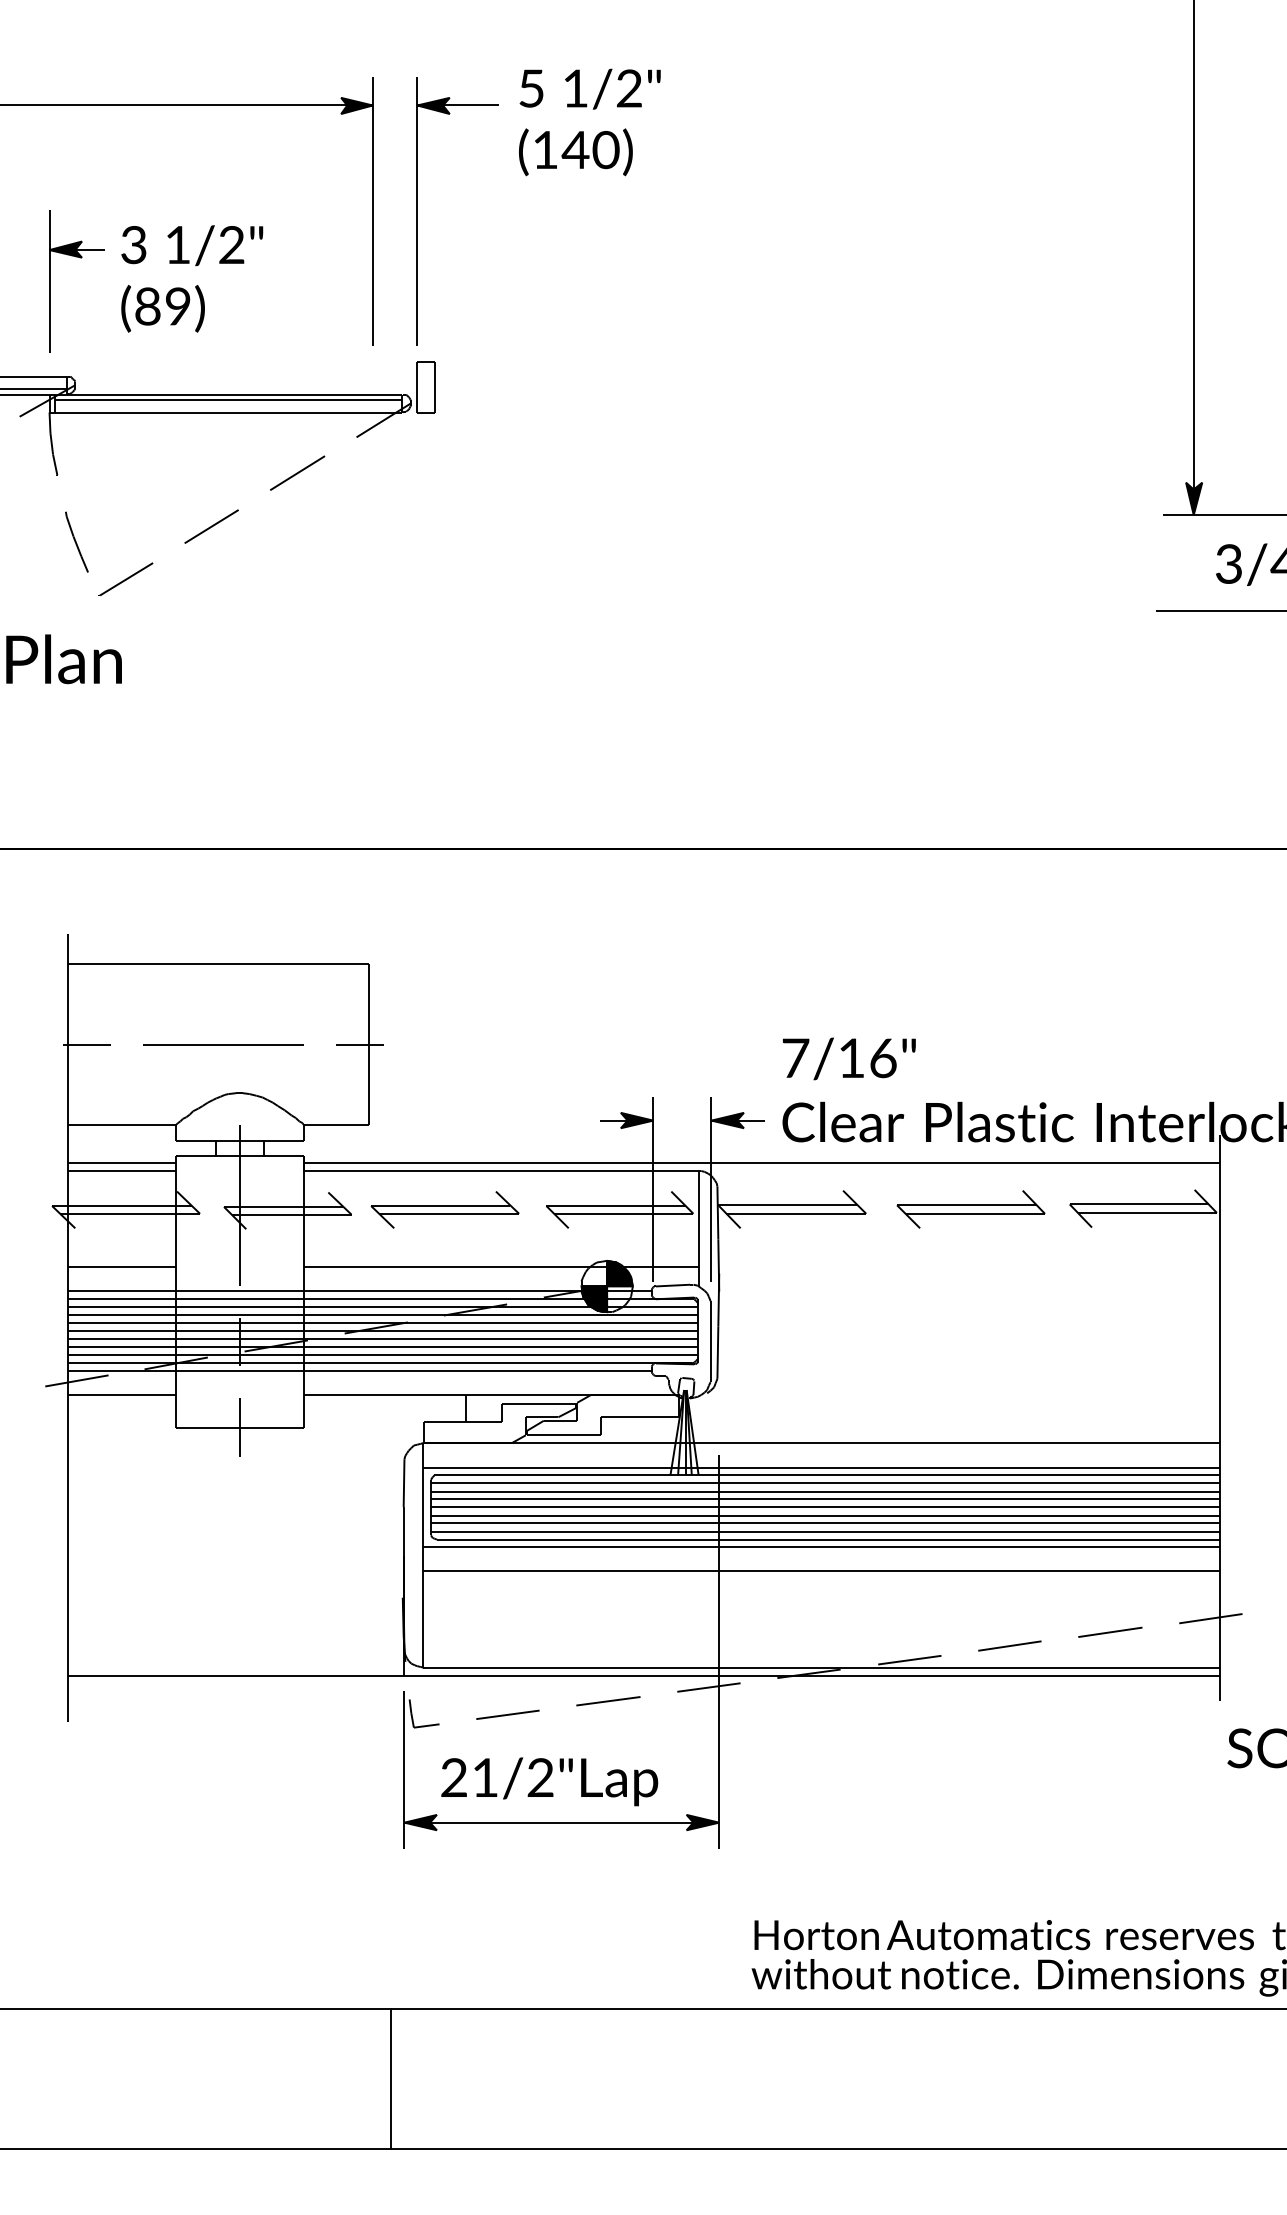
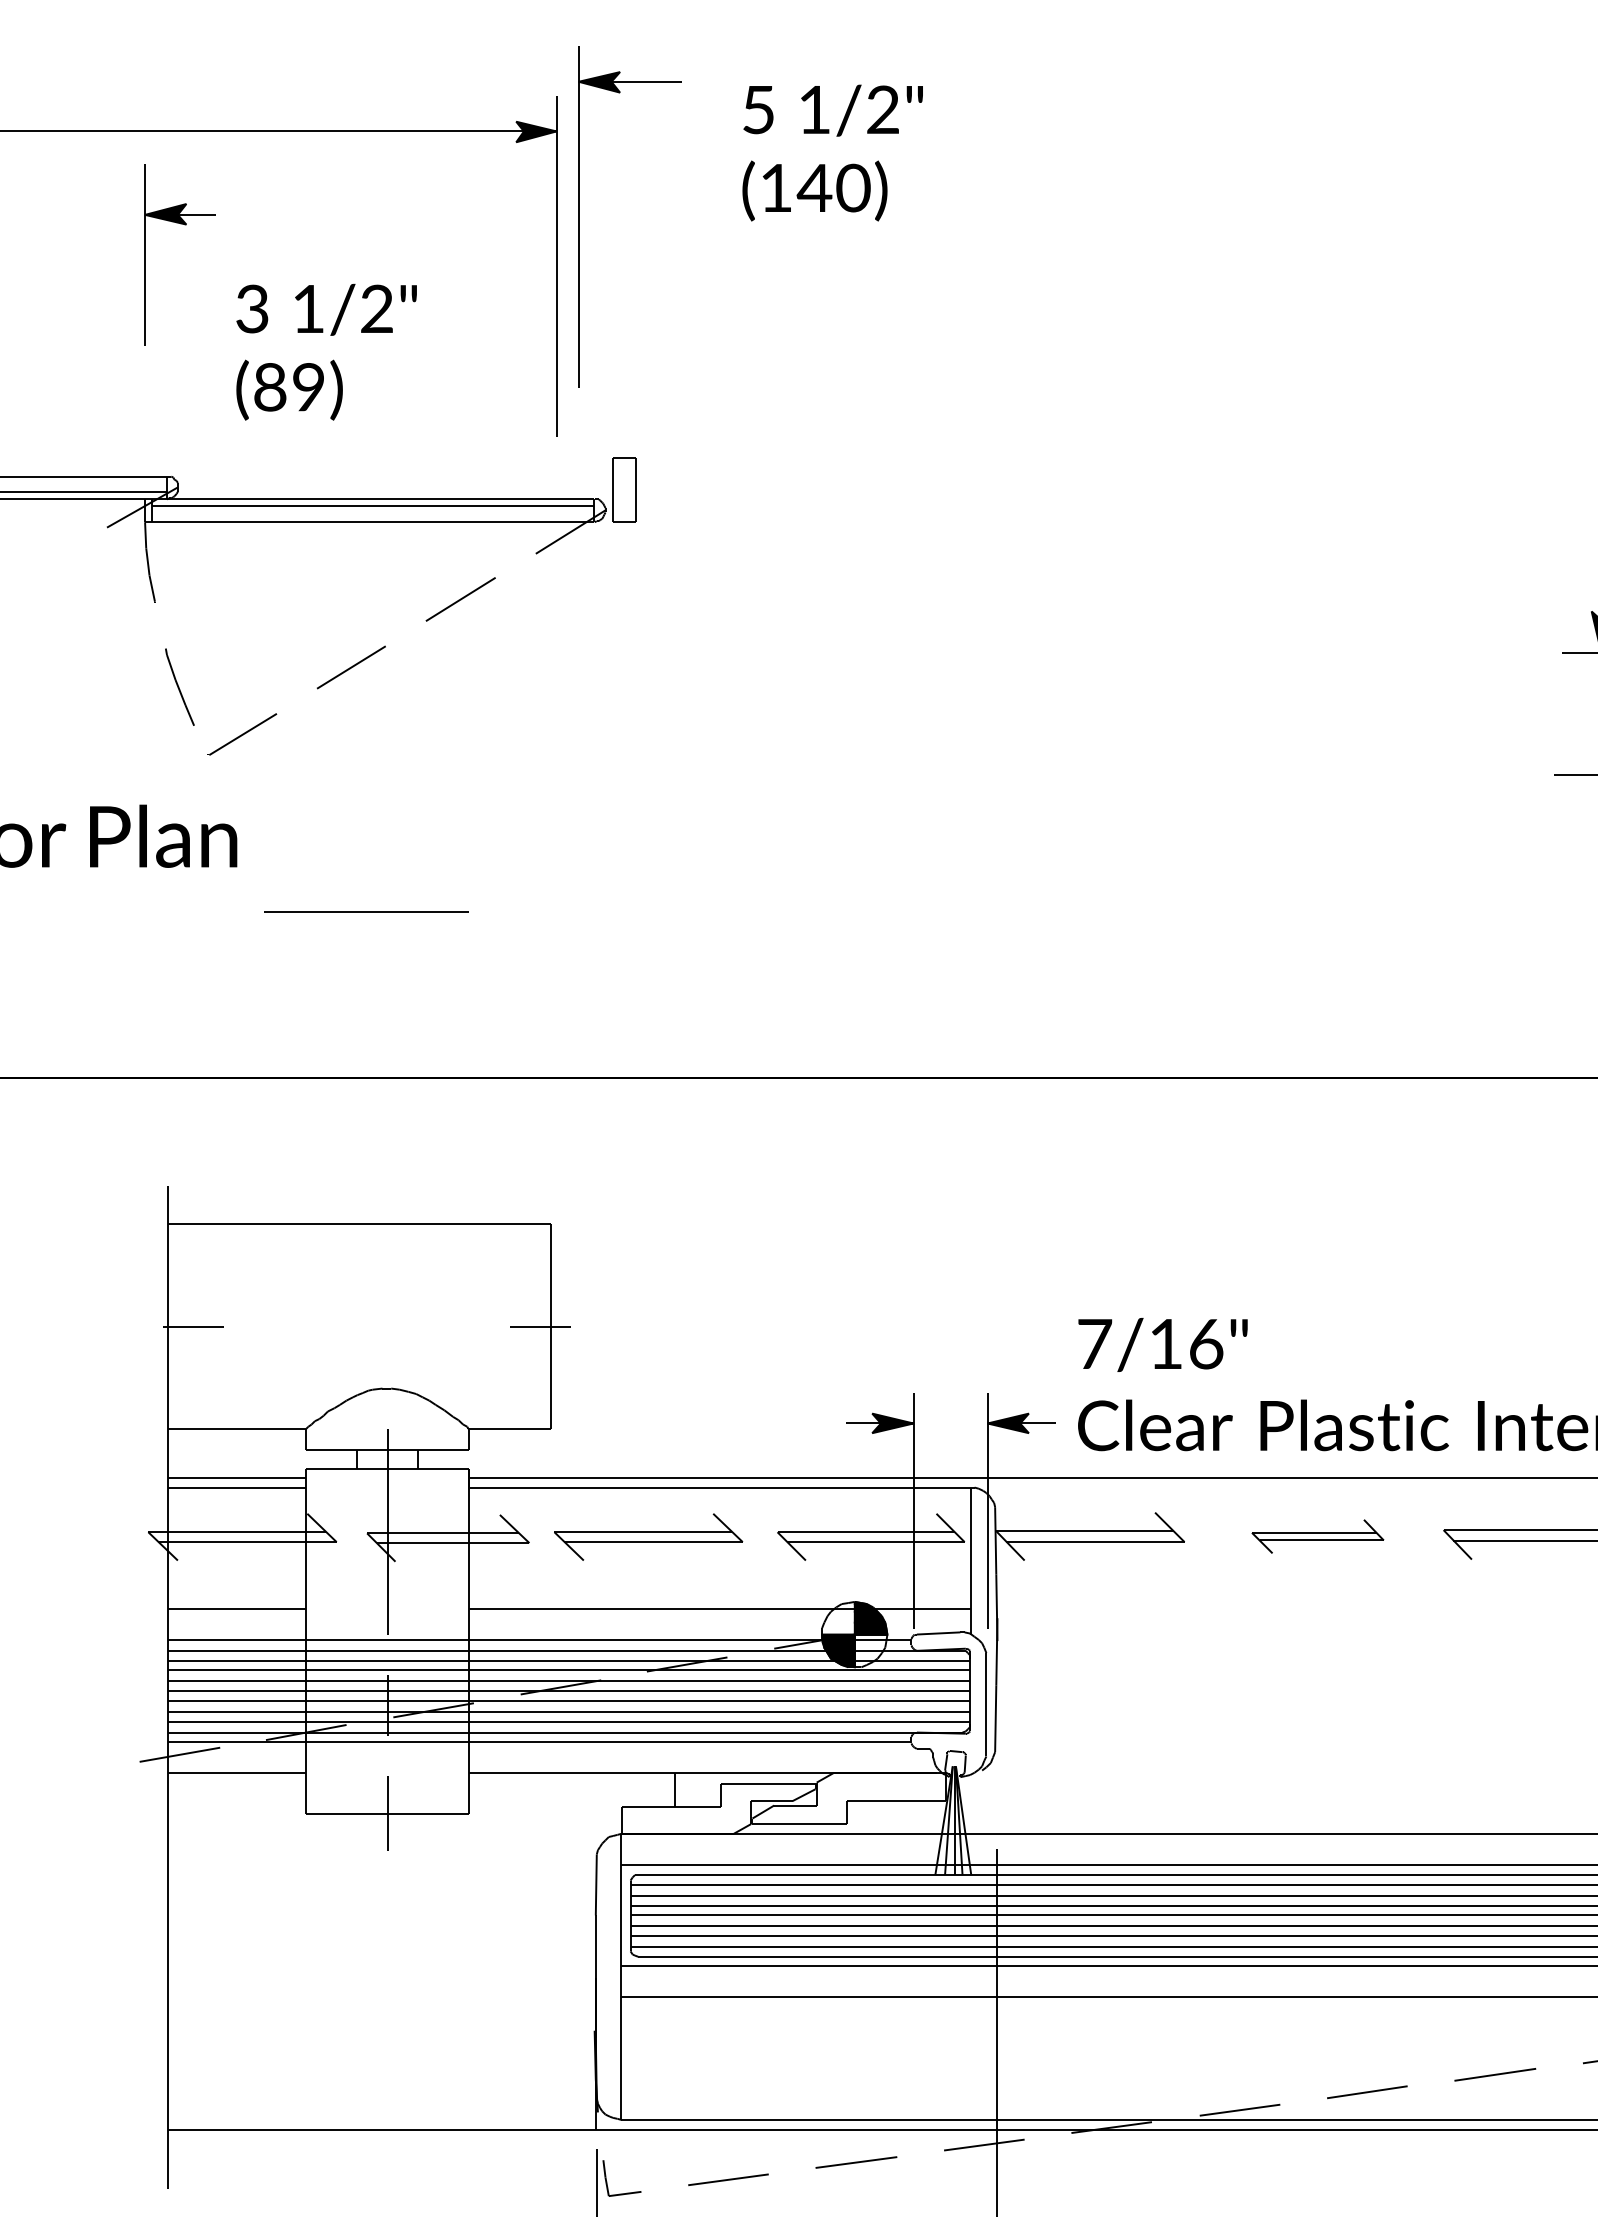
part: (417, 211) -> (579, 216), moved
part: (80, 258) -> (184, 225), moved
line: (223, 1044) -> (366, 911), moved
part: (970, 1209) -> (1317, 1536), size x0.7

